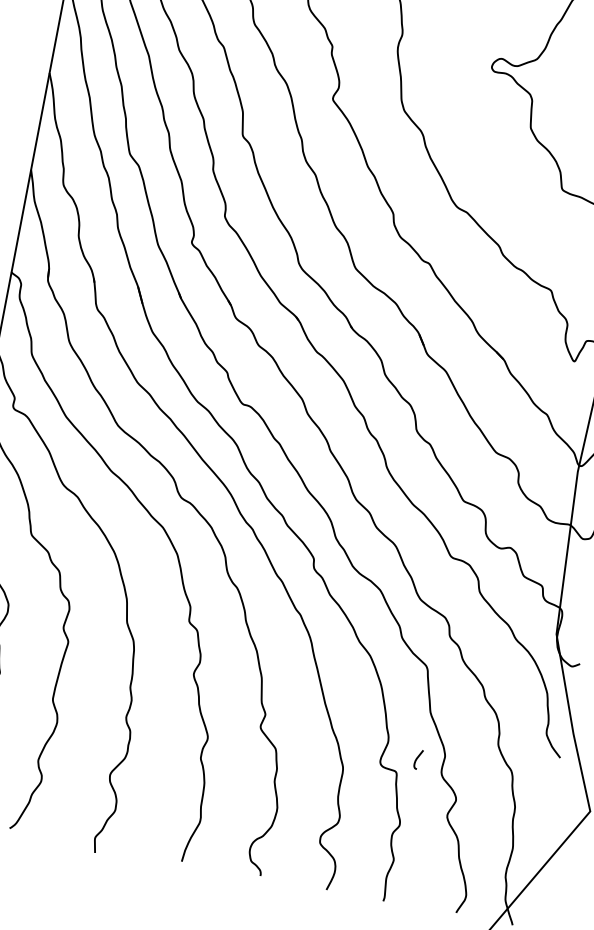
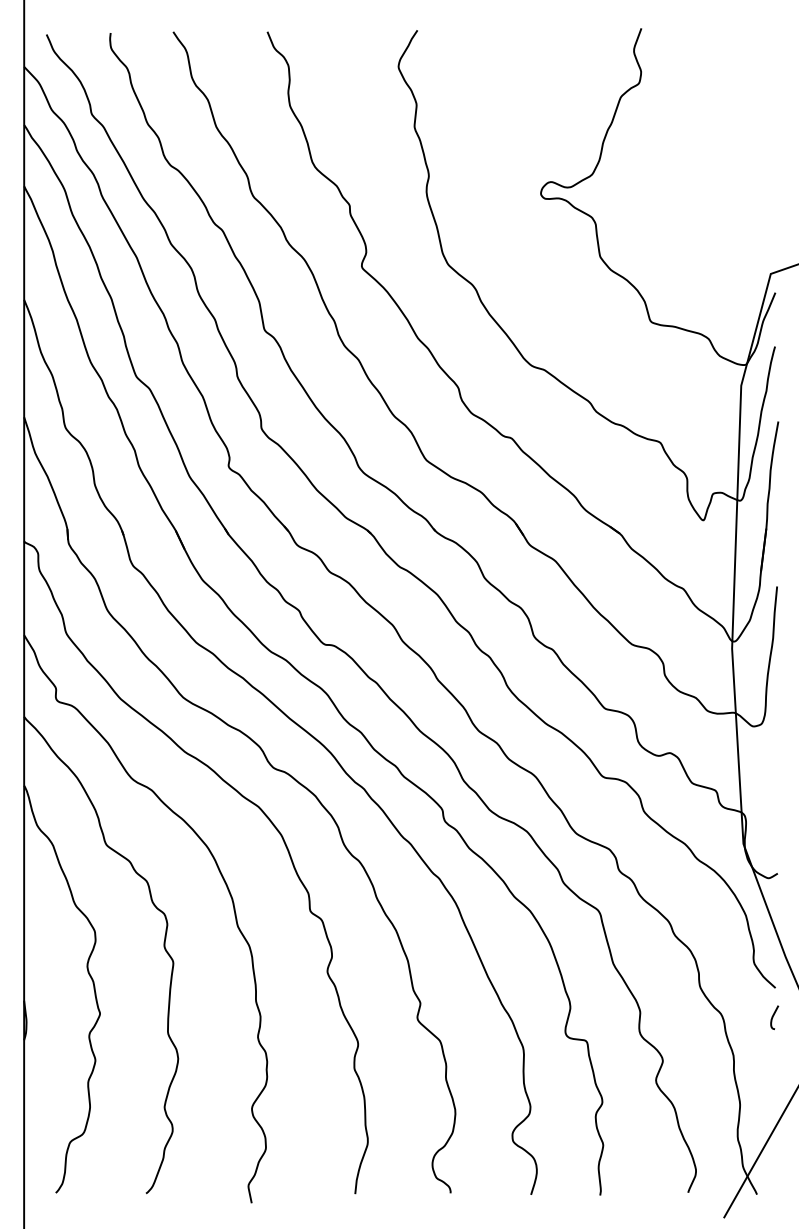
curve: (417, 759) -> (773, 1017), moved

